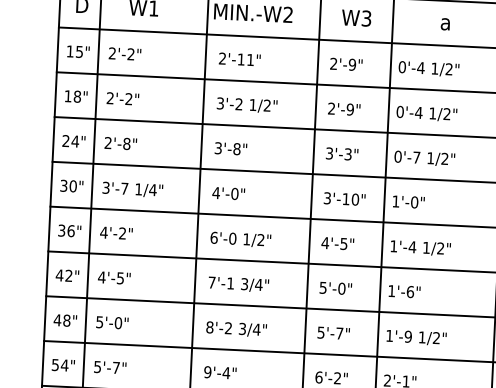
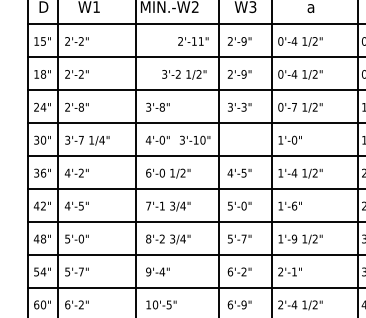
text: (240, 59) -> (193, 41), moved
text: (247, 104) -> (184, 74), moved
text: (345, 198) -> (195, 139), moved

